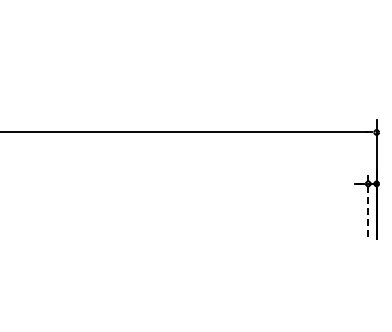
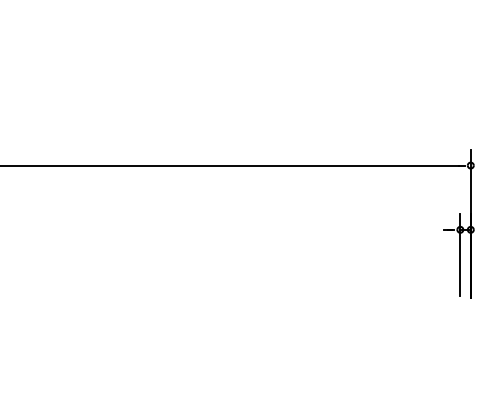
line: (368, 203) -> (460, 254), dashed -> solid

